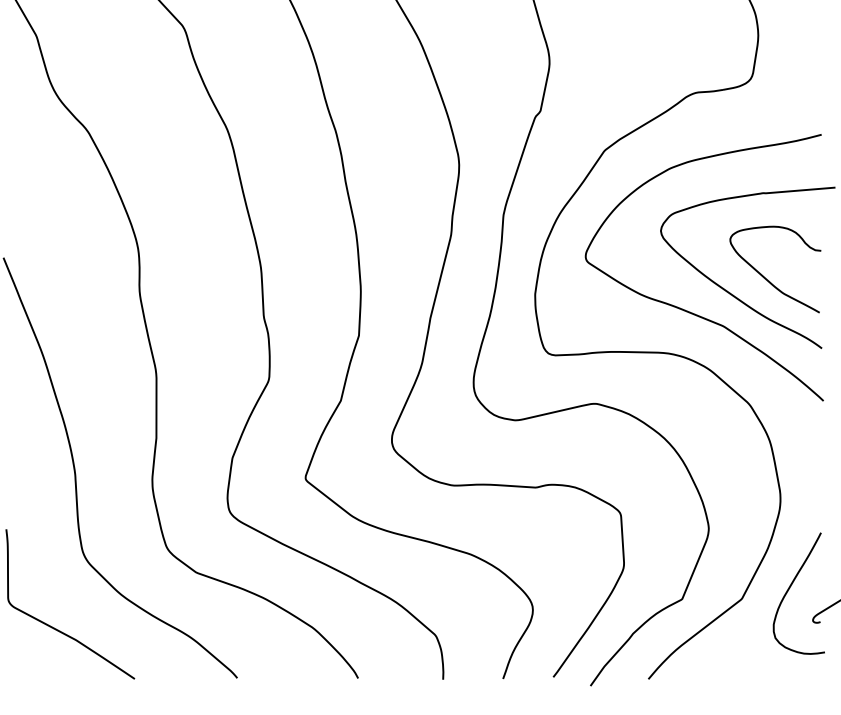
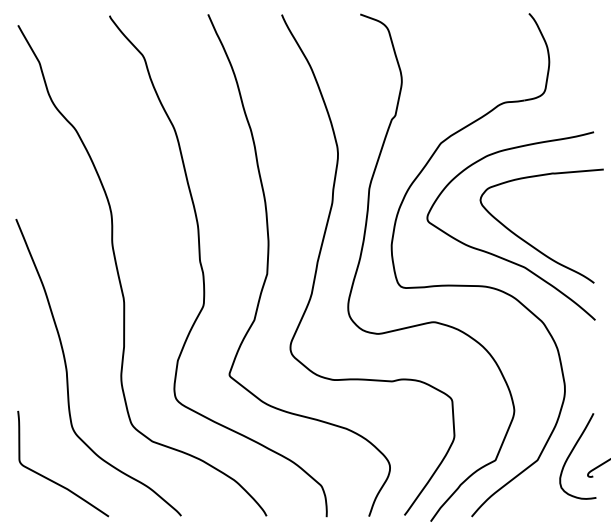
curve: (765, 276) -> (554, 232), removed

